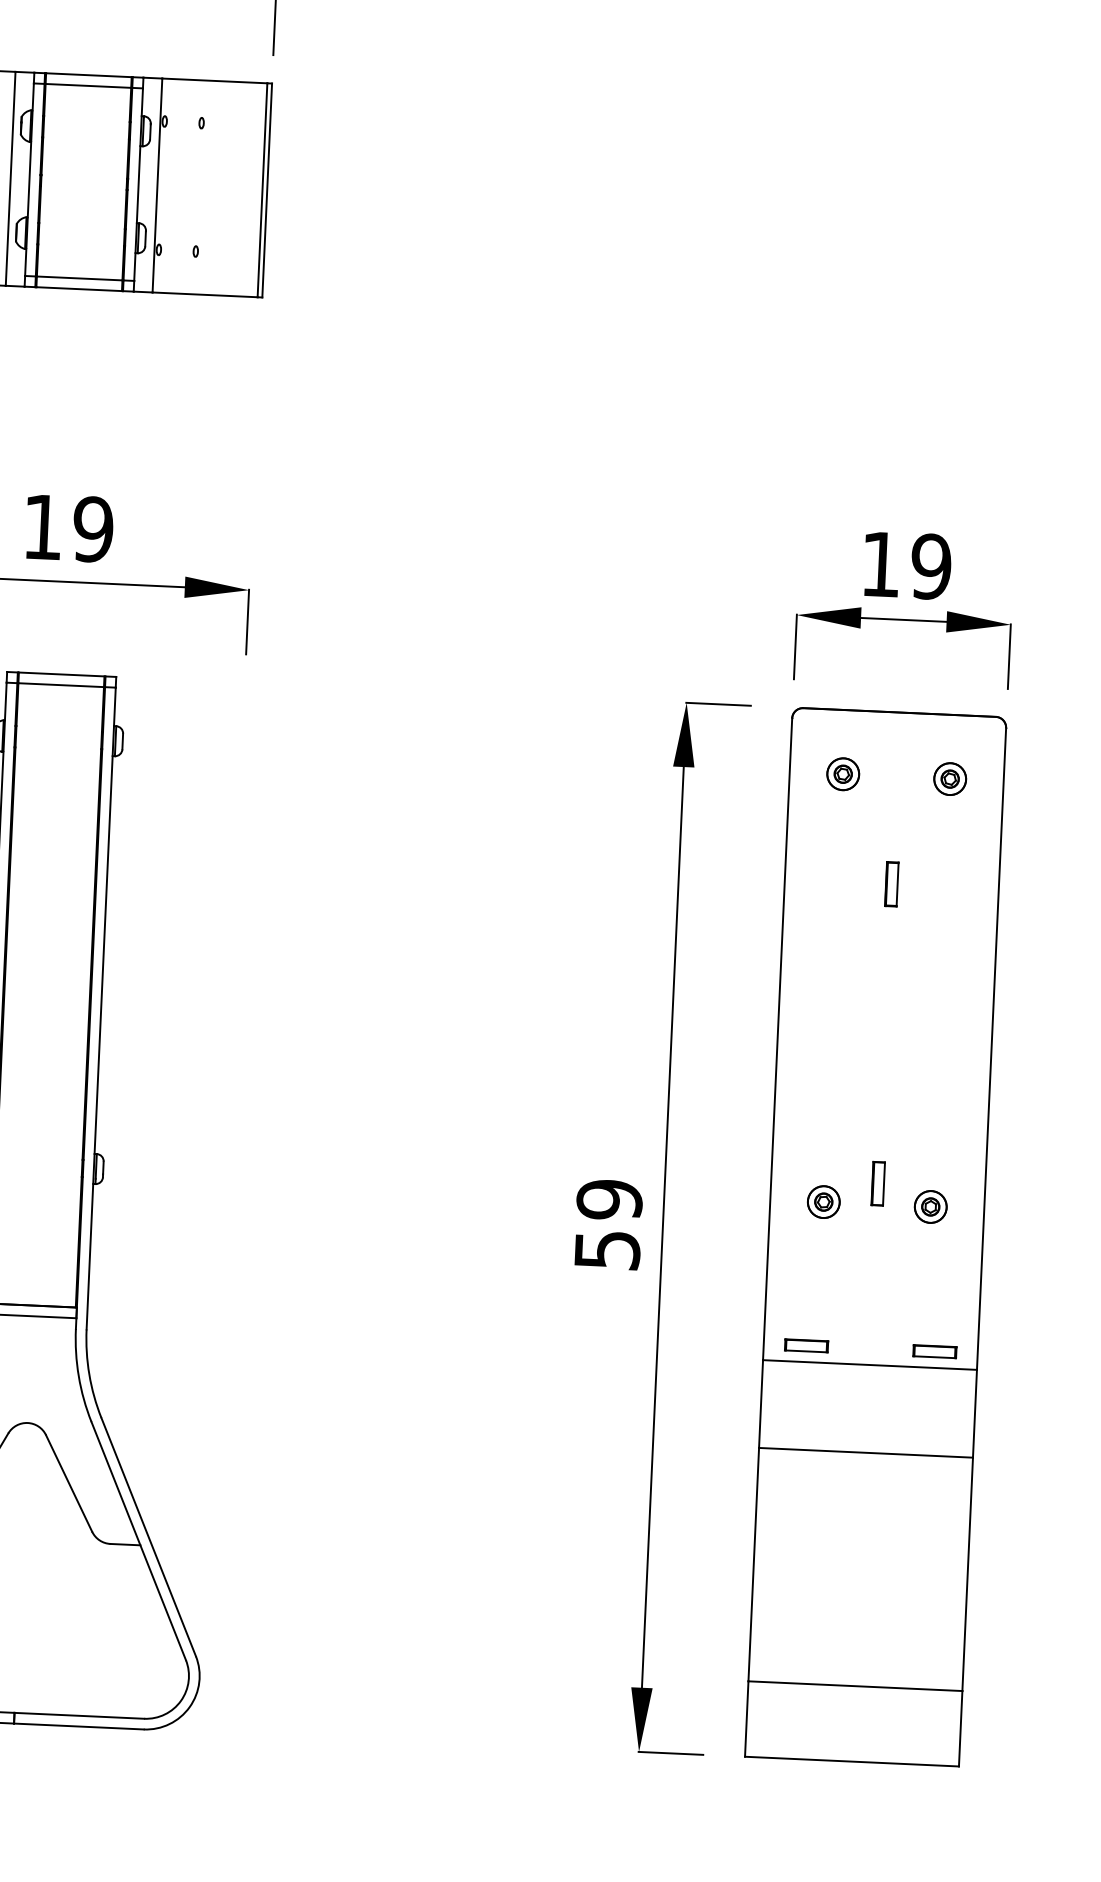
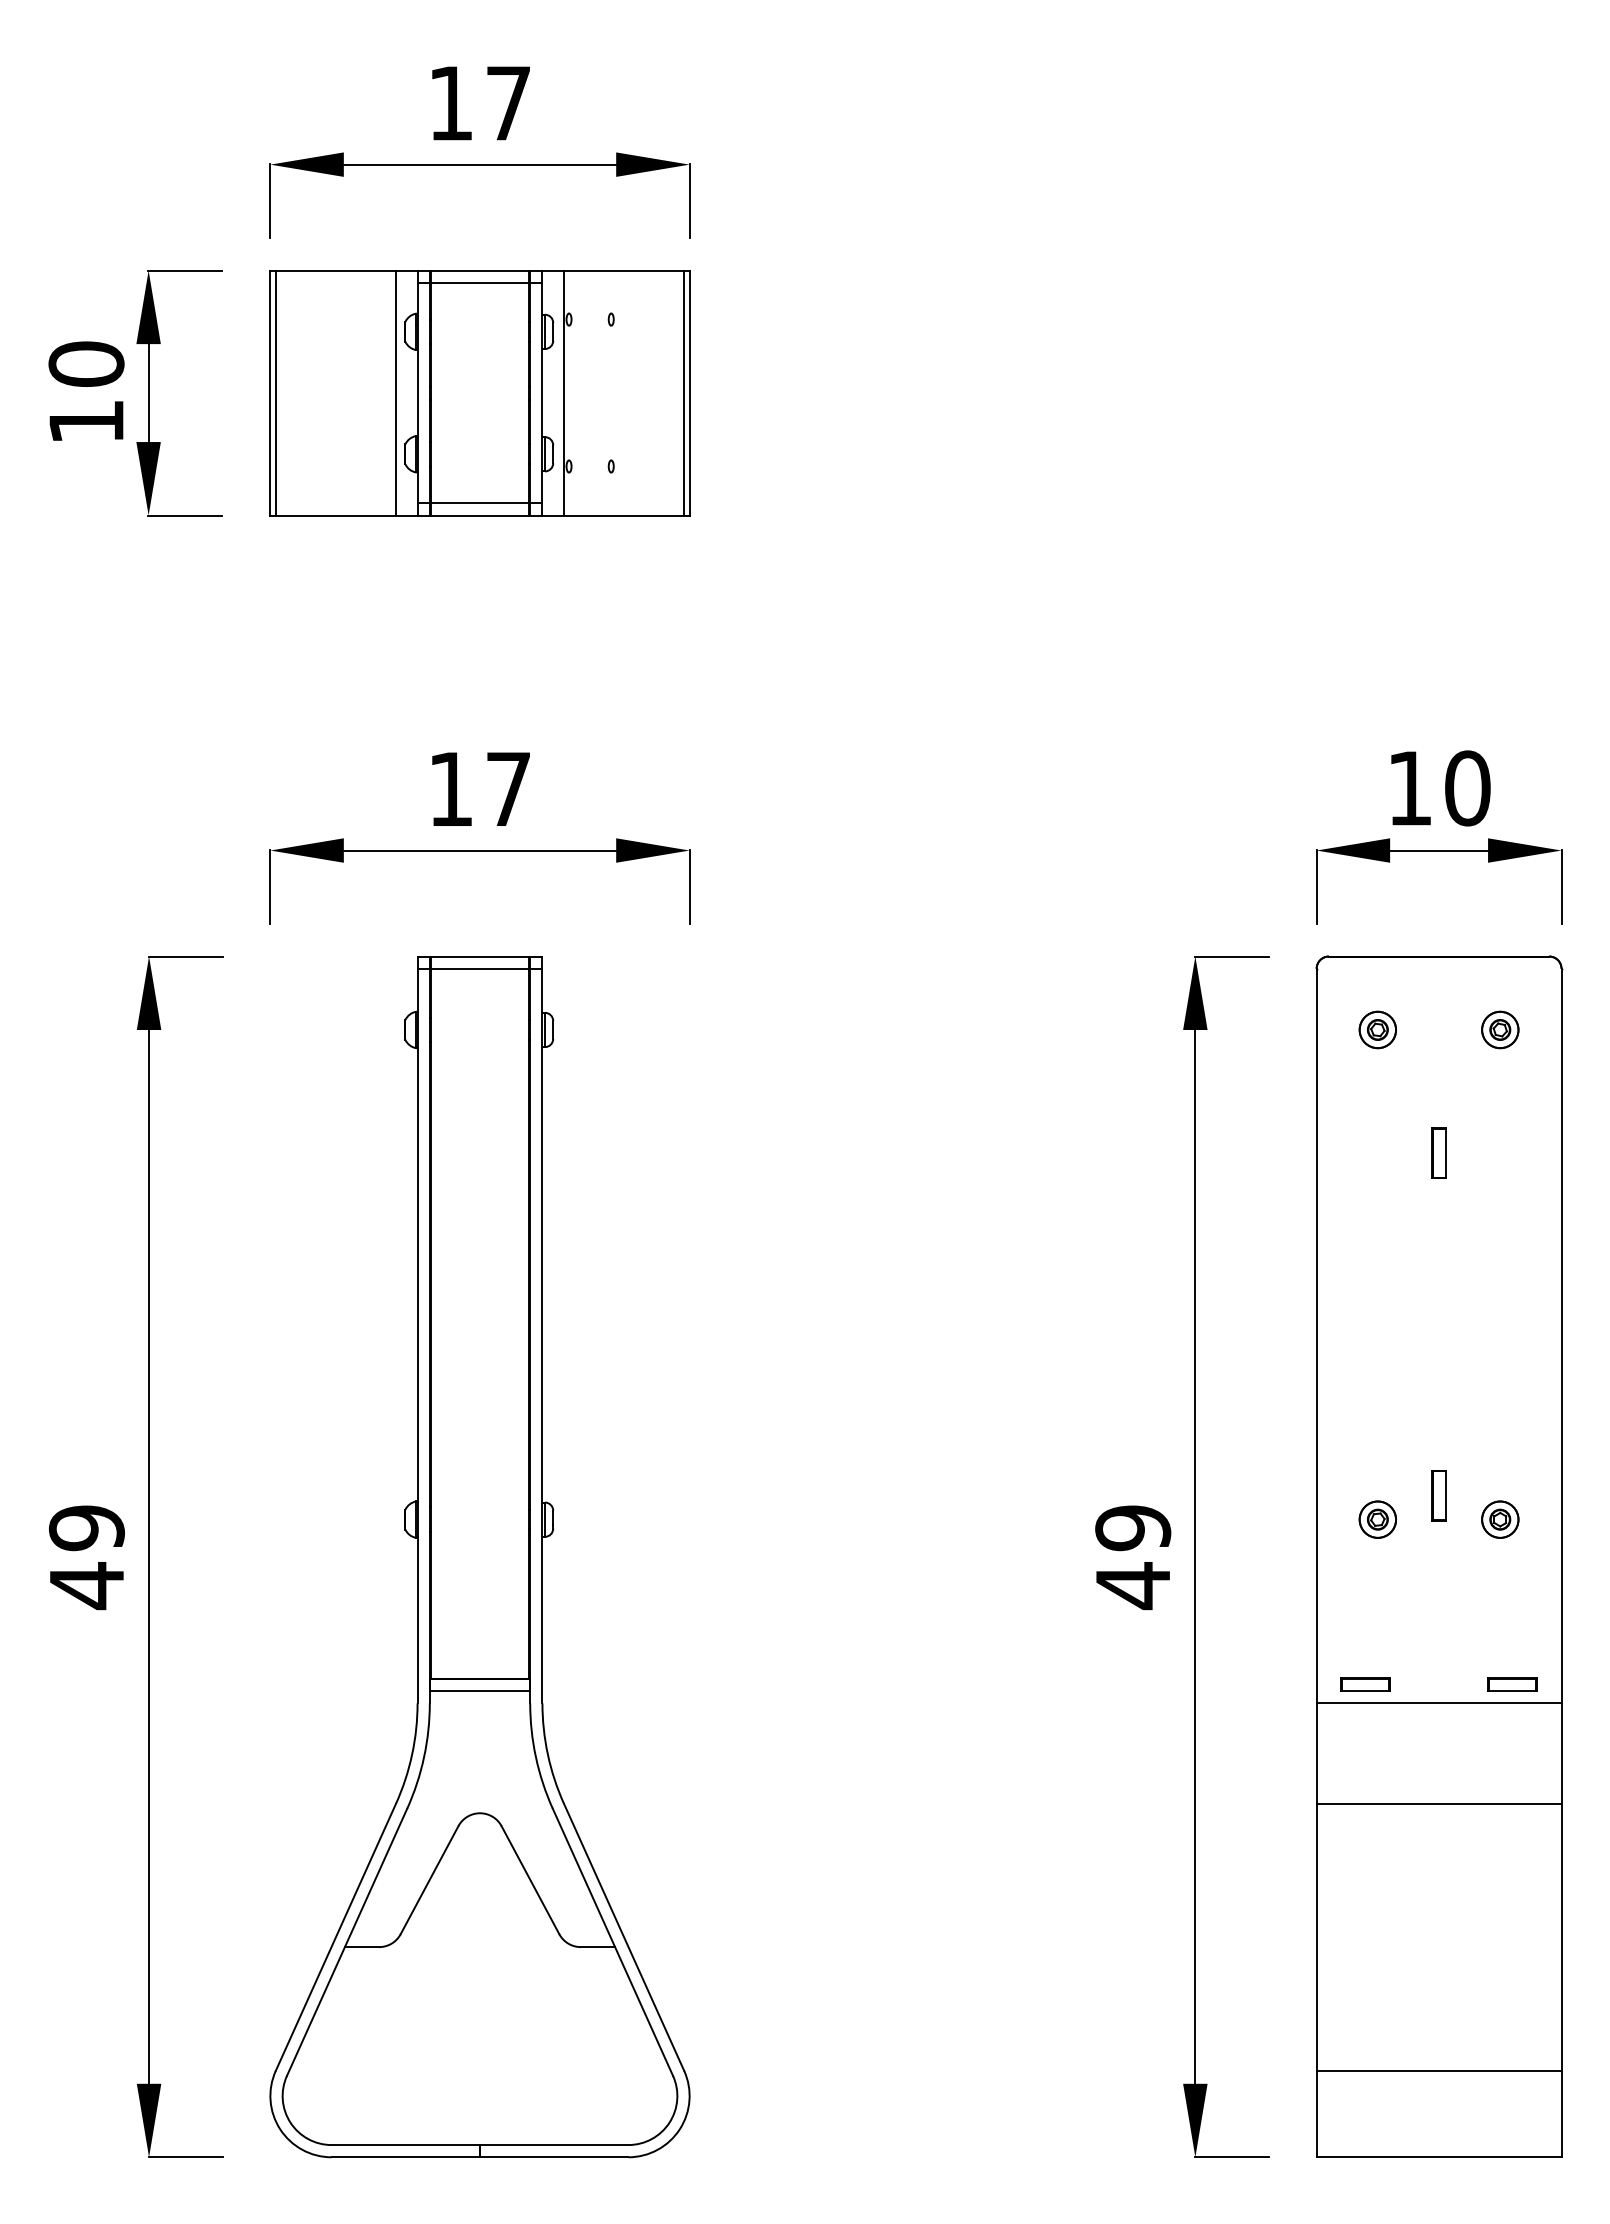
text: (93, 529) -> (508, 789), 19 -> 17
text: (931, 566) -> (1467, 788), 19 -> 10
text: (607, 1250) -> (1133, 1586), 59 -> 49

